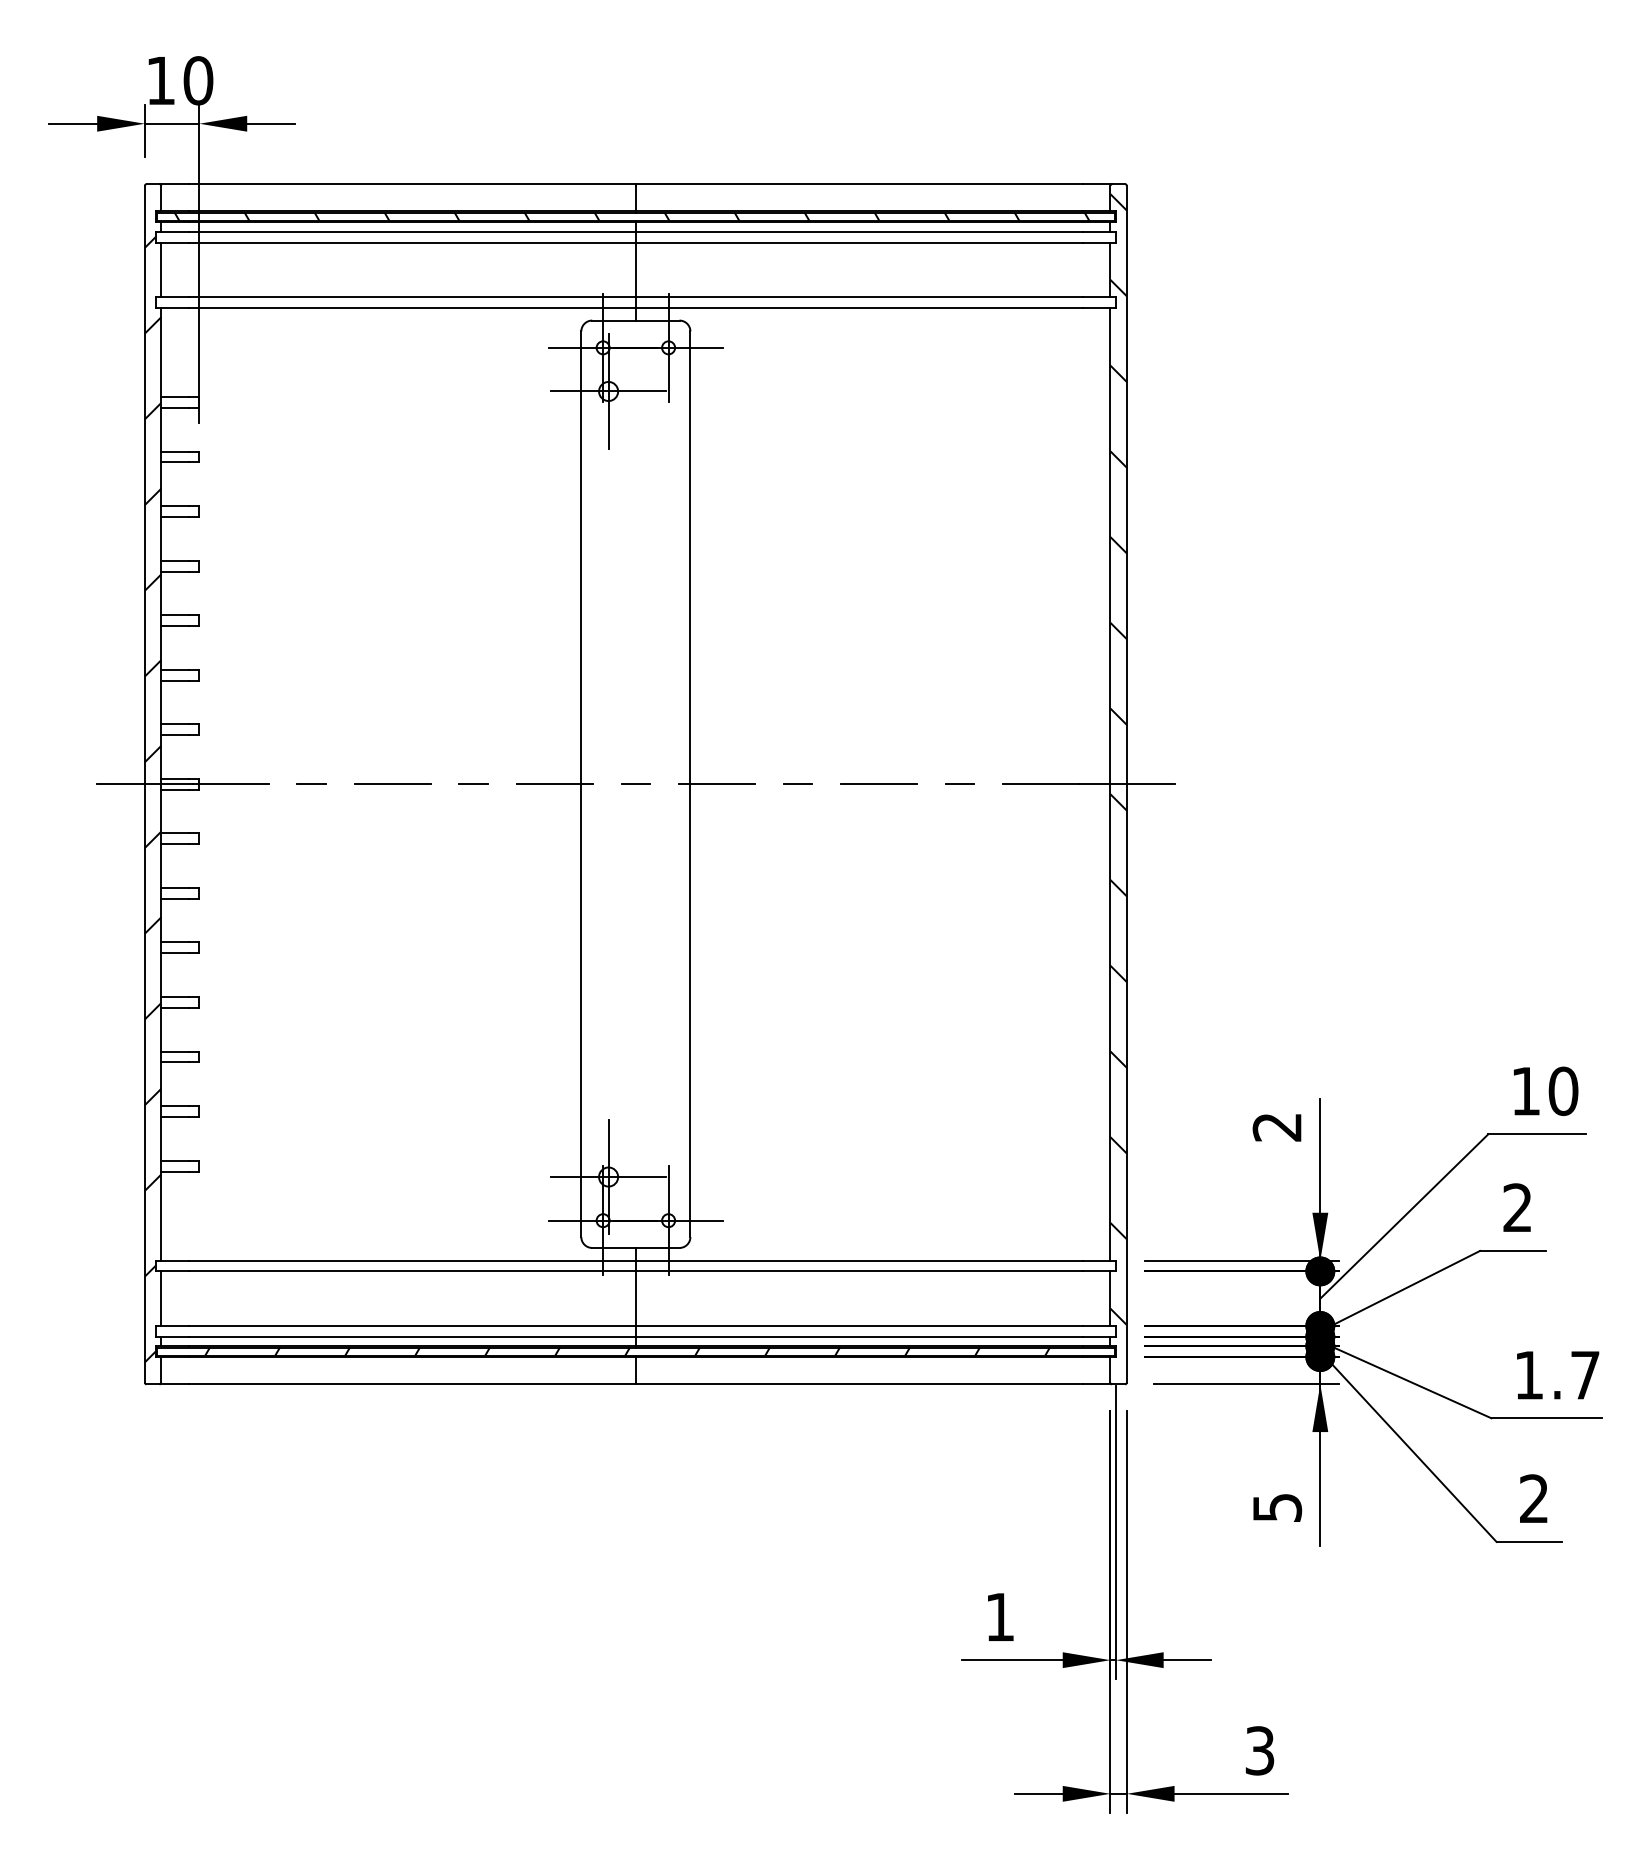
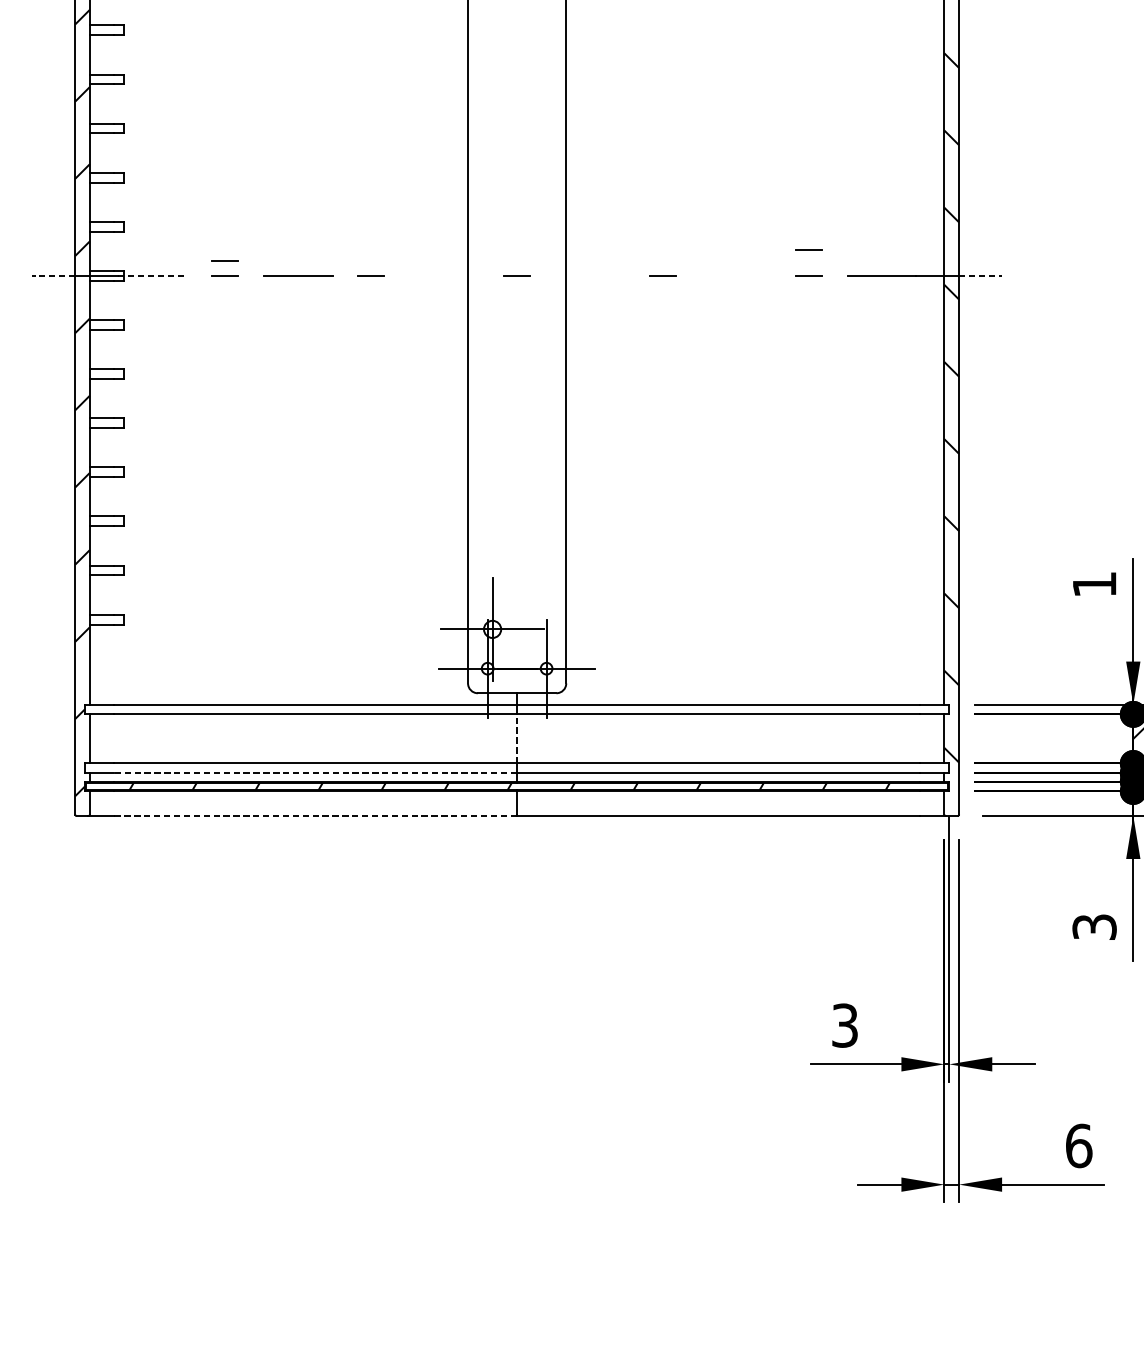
line: (959, 754) -> (808, 249), added
line: (311, 766) -> (225, 259), added
line: (121, 784) -> (54, 276), solid -> dashed
line: (231, 784) -> (153, 276), solid -> dashed
line: (554, 784) -> (443, 276), removed
line: (716, 784) -> (589, 276), removed
line: (878, 784) -> (735, 276), removed
line: (1150, 784) -> (980, 276), solid -> dashed
text: (1276, 1127) -> (1093, 584), 2 -> 1
line: (635, 1298) -> (516, 738), solid -> dashed
line: (412, 1336) -> (316, 772), solid -> dashed
line: (412, 1384) -> (316, 816), solid -> dashed
text: (1276, 1507) -> (1093, 926), 5 -> 3
text: (1000, 1616) -> (845, 1025), 1 -> 3
text: (1260, 1750) -> (1079, 1145), 3 -> 6

